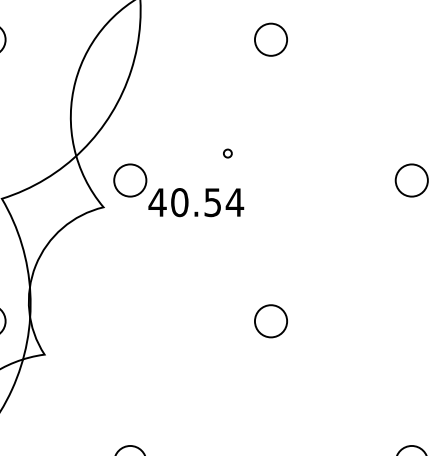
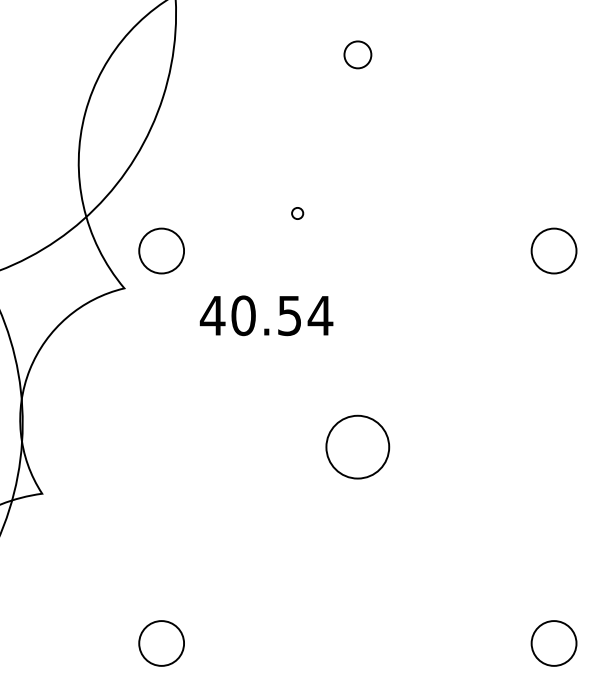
part: (270, 39) -> (357, 54), size x0.6
text: (196, 202) -> (266, 315), moved
part: (270, 321) -> (357, 447), size x1.4

